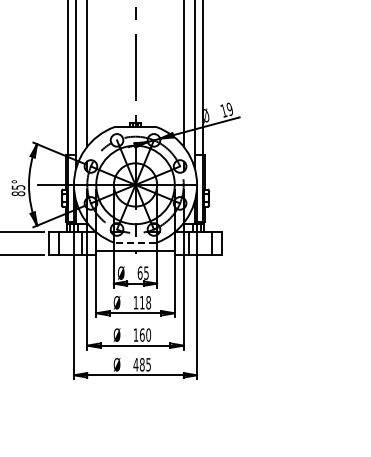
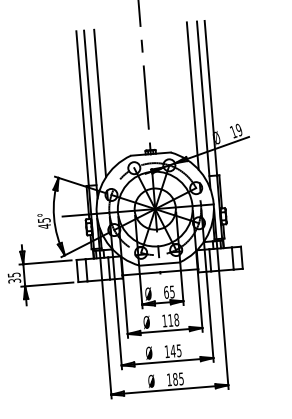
text: (18, 193) -> (44, 226), 85° -> 45°
line: (135, 242) -> (159, 263), dashed -> solid
text: (145, 334) -> (176, 350), 160 -> 145
text: (135, 364) -> (168, 379), 485 -> 185

